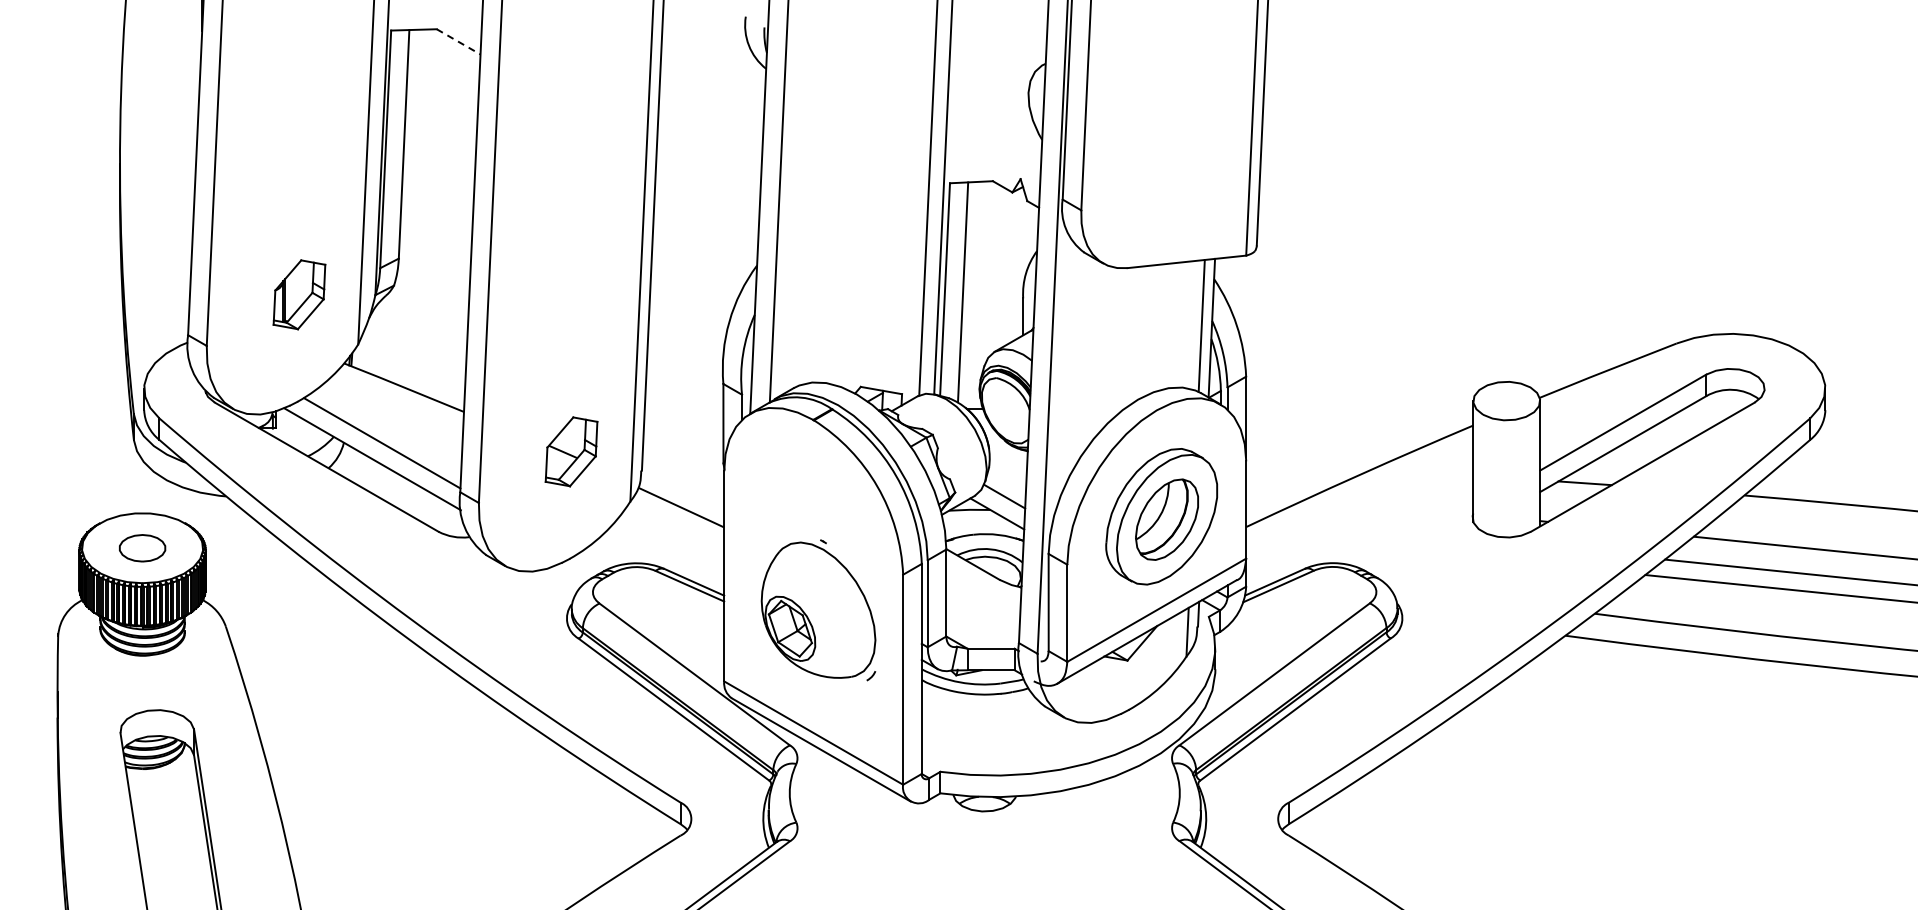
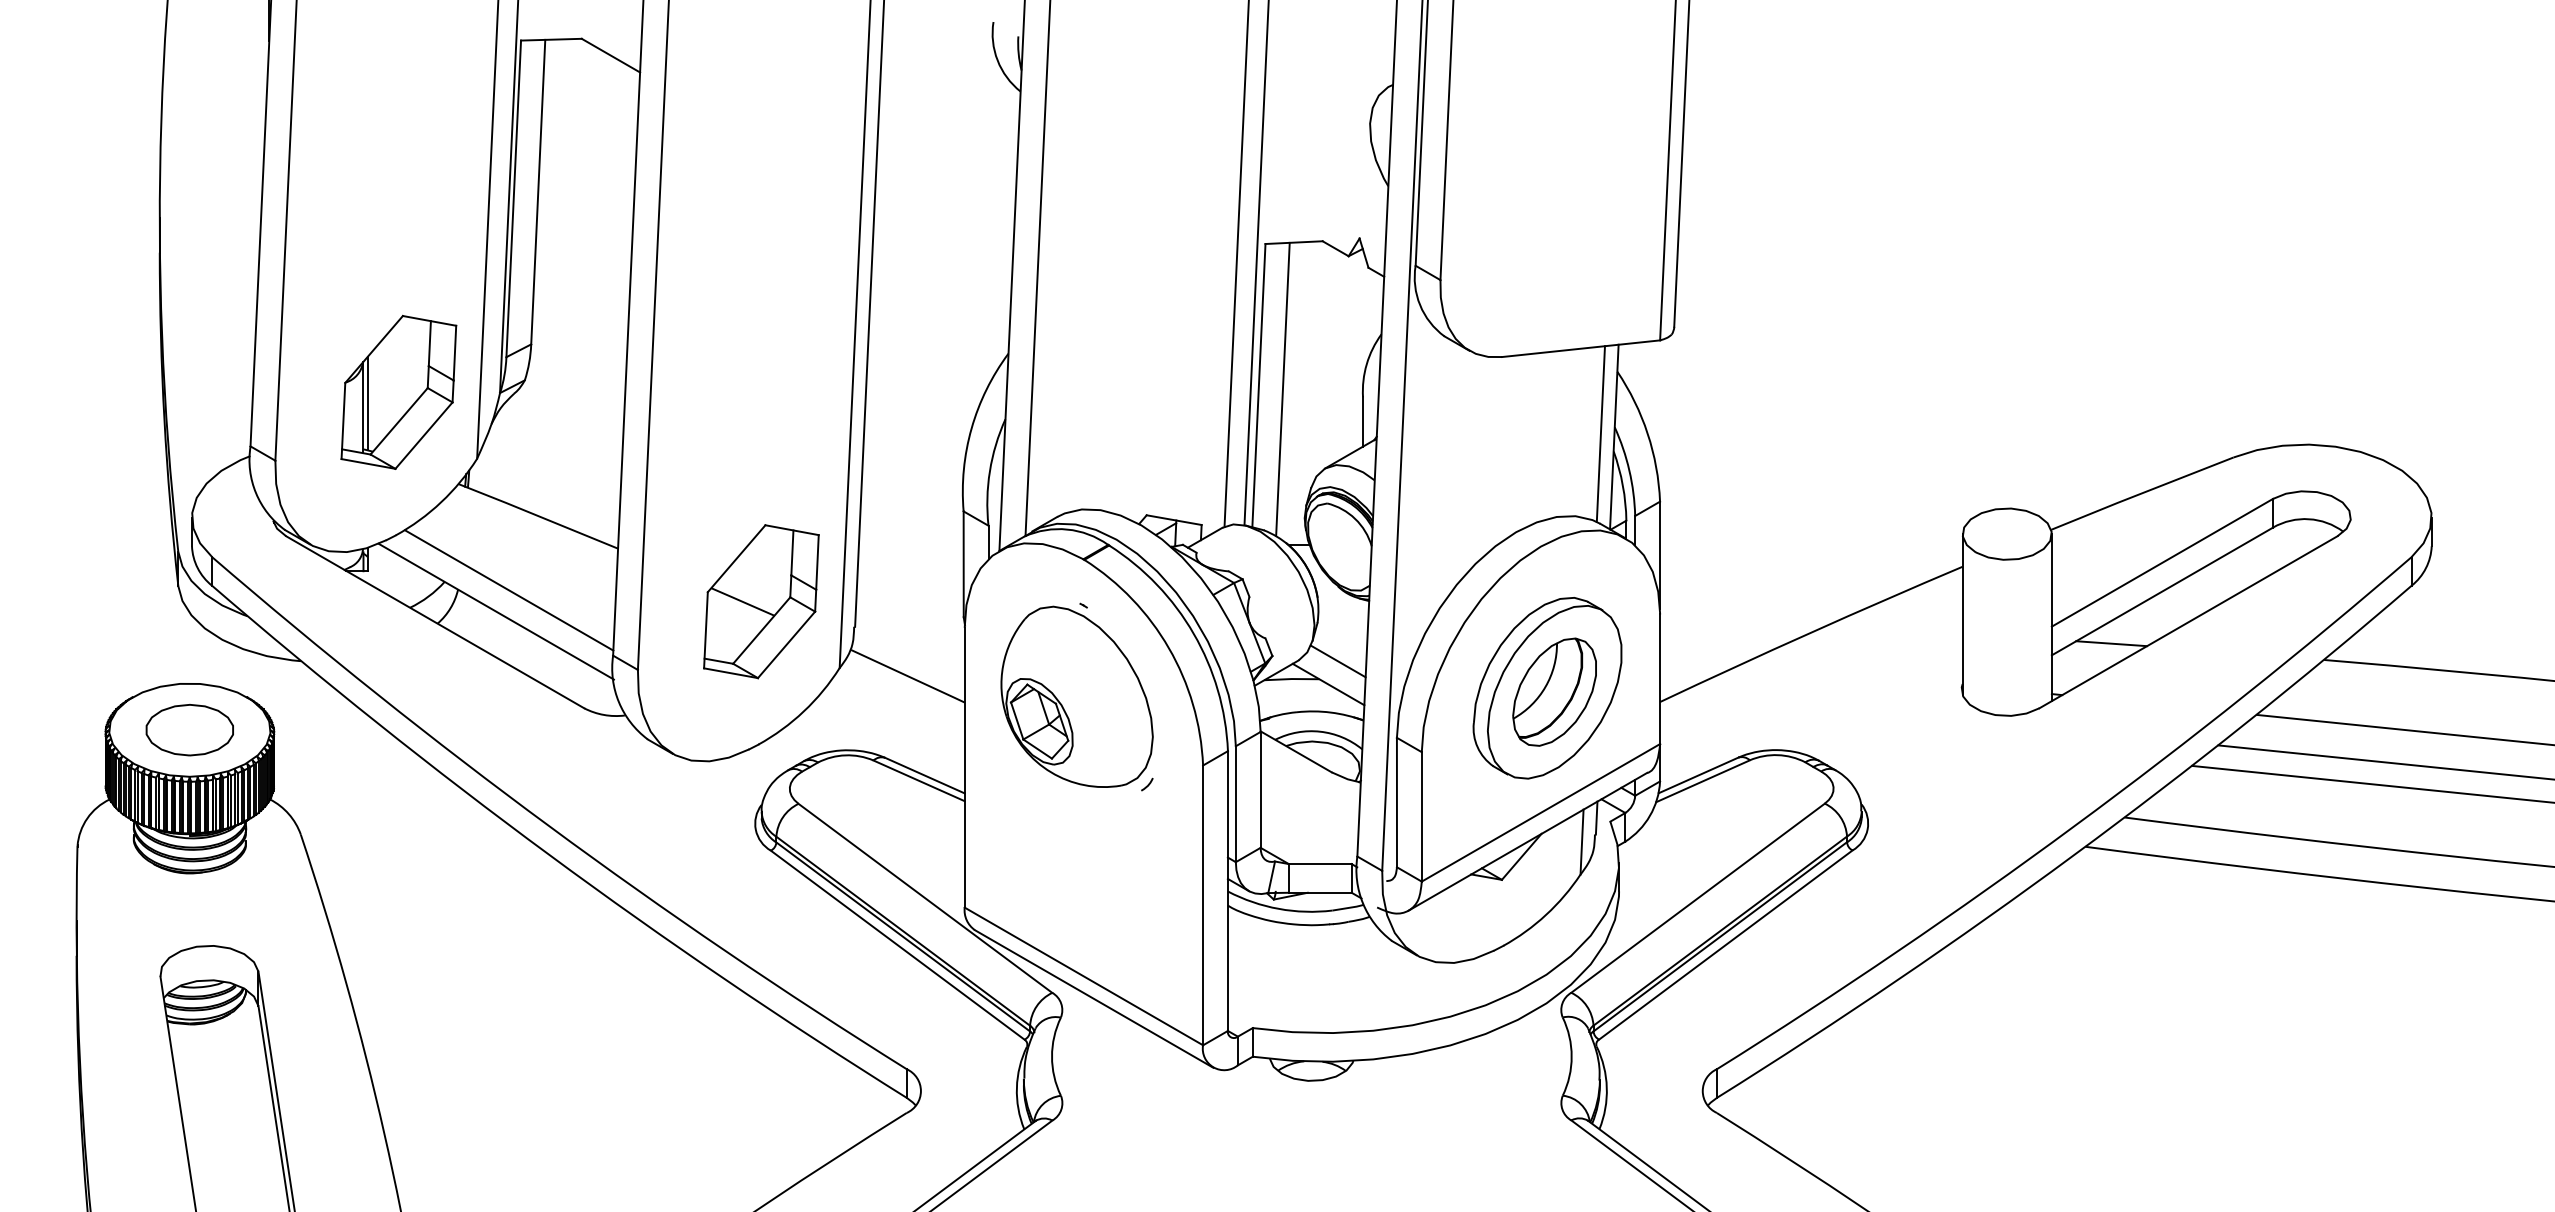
line: (459, 42) -> (612, 56), dashed -> solid
part: (299, 294) -> (398, 392), size x1.67
part: (571, 451) -> (761, 601), size x1.67
part: (142, 548) -> (189, 730), size x1.43
part: (818, 610) -> (1077, 697), moved

